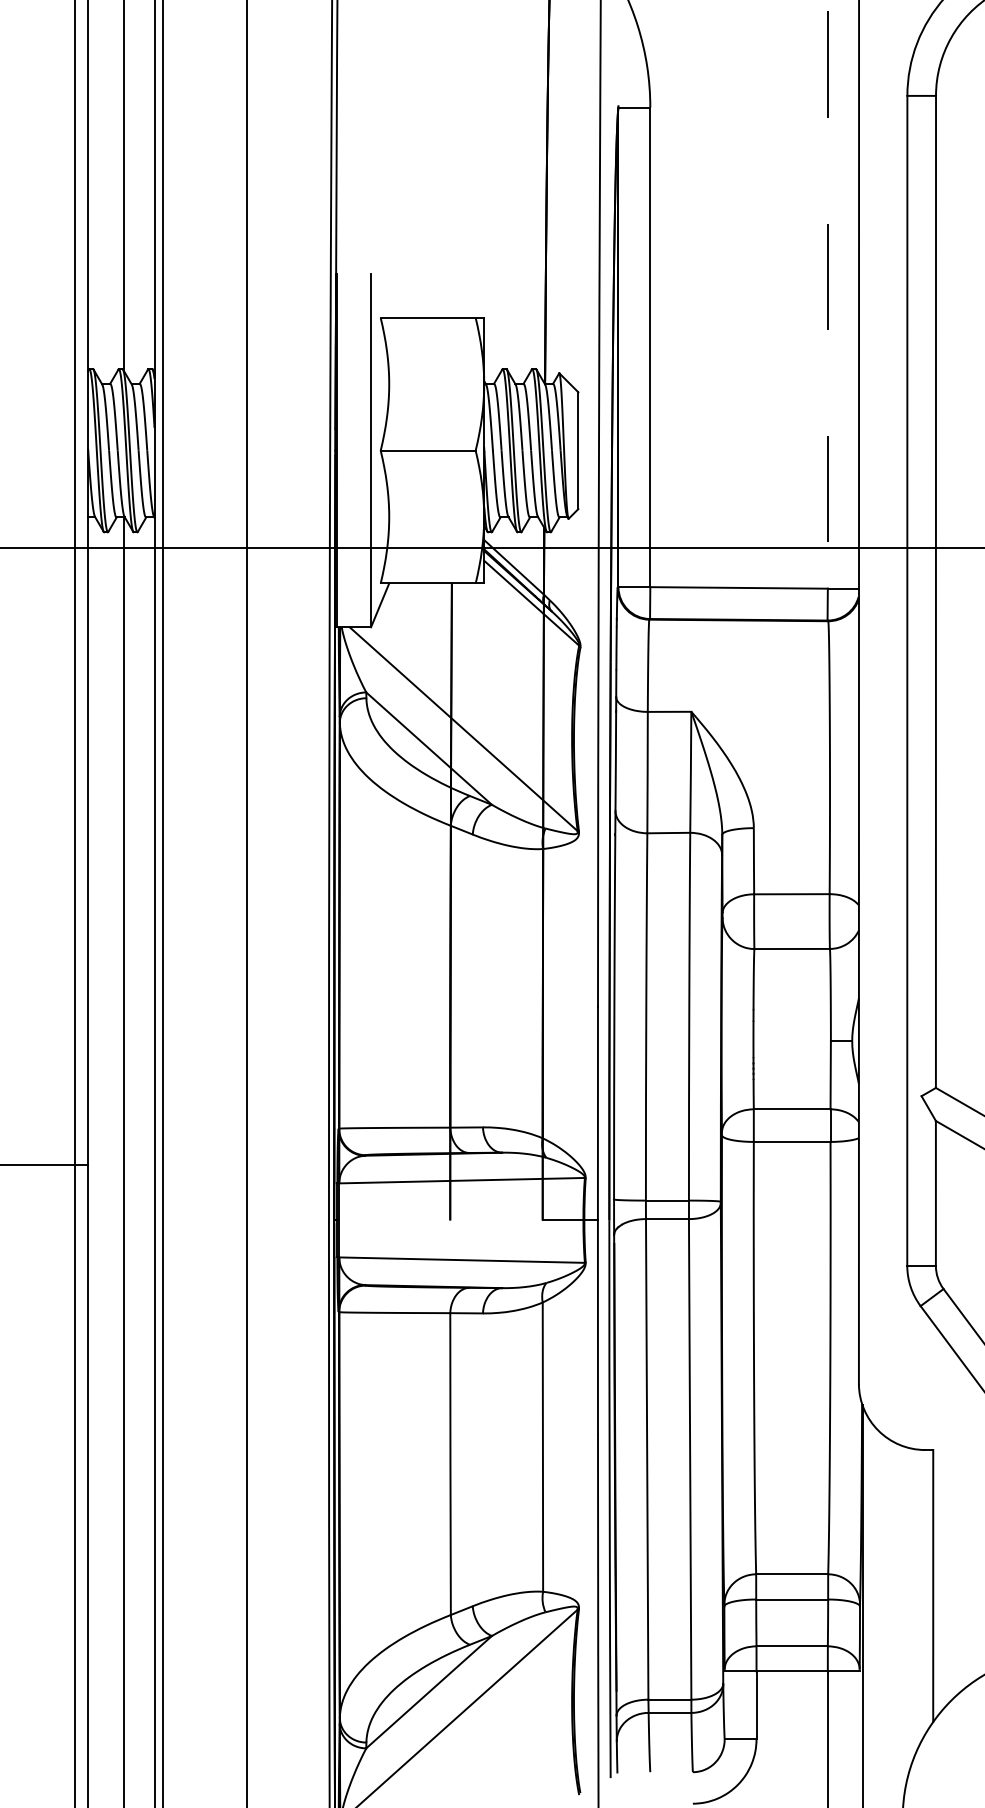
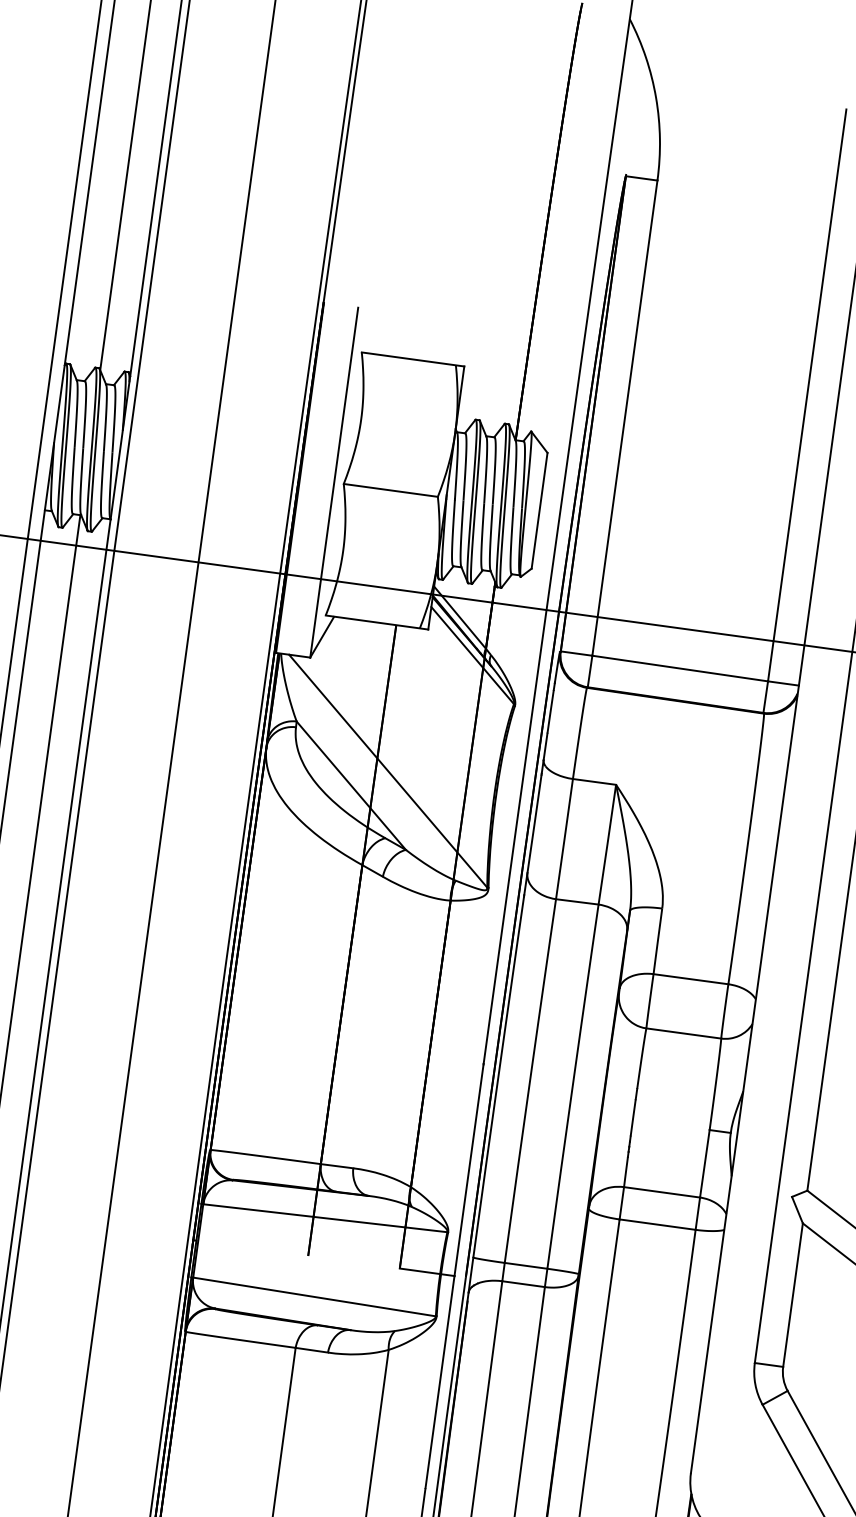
line: (827, 300) -> (806, 395), dashed -> solid

